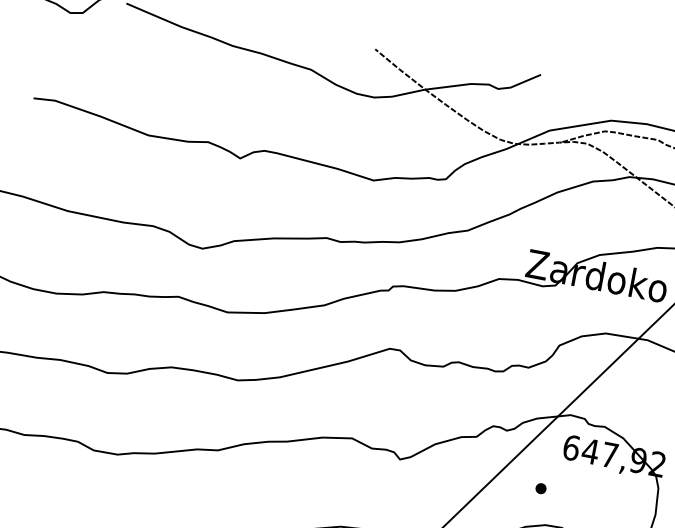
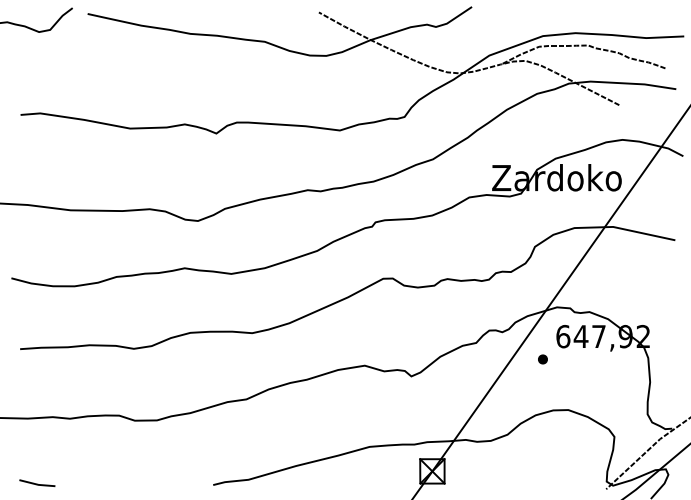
part: (540, 488) -> (542, 359), moved

